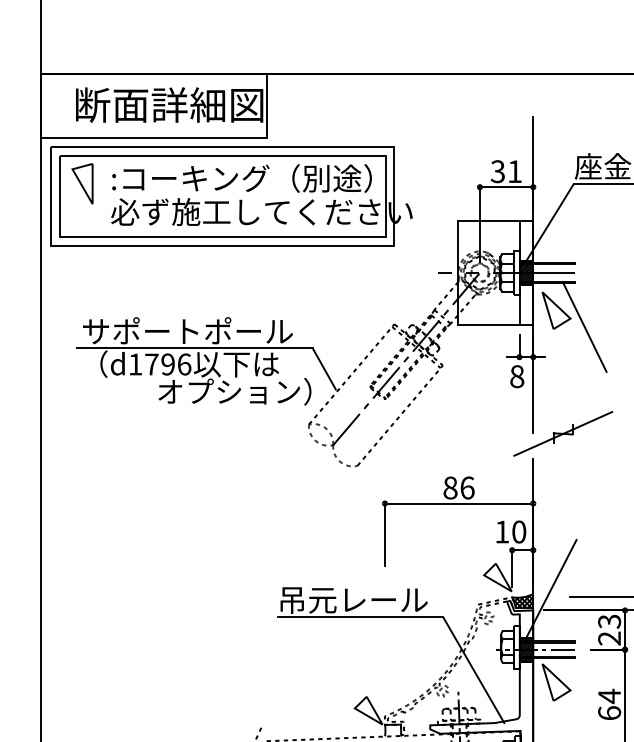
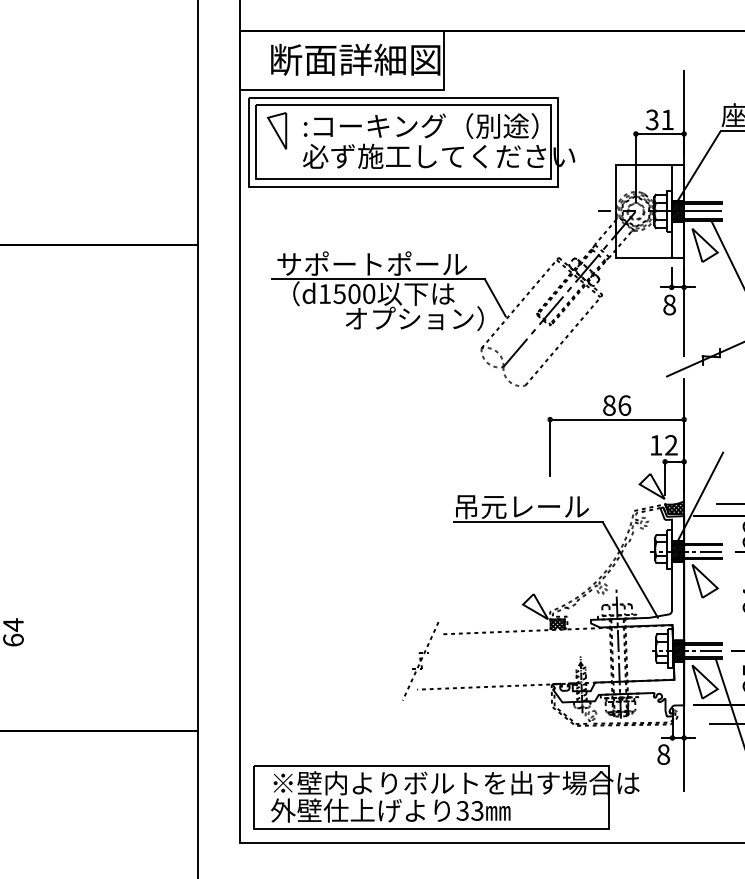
text: (168, 364) -> (354, 294), d1796 -> d1500
text: (519, 532) -> (671, 445), 10 -> 12
hatch: (393, 730) -> (557, 624), added

